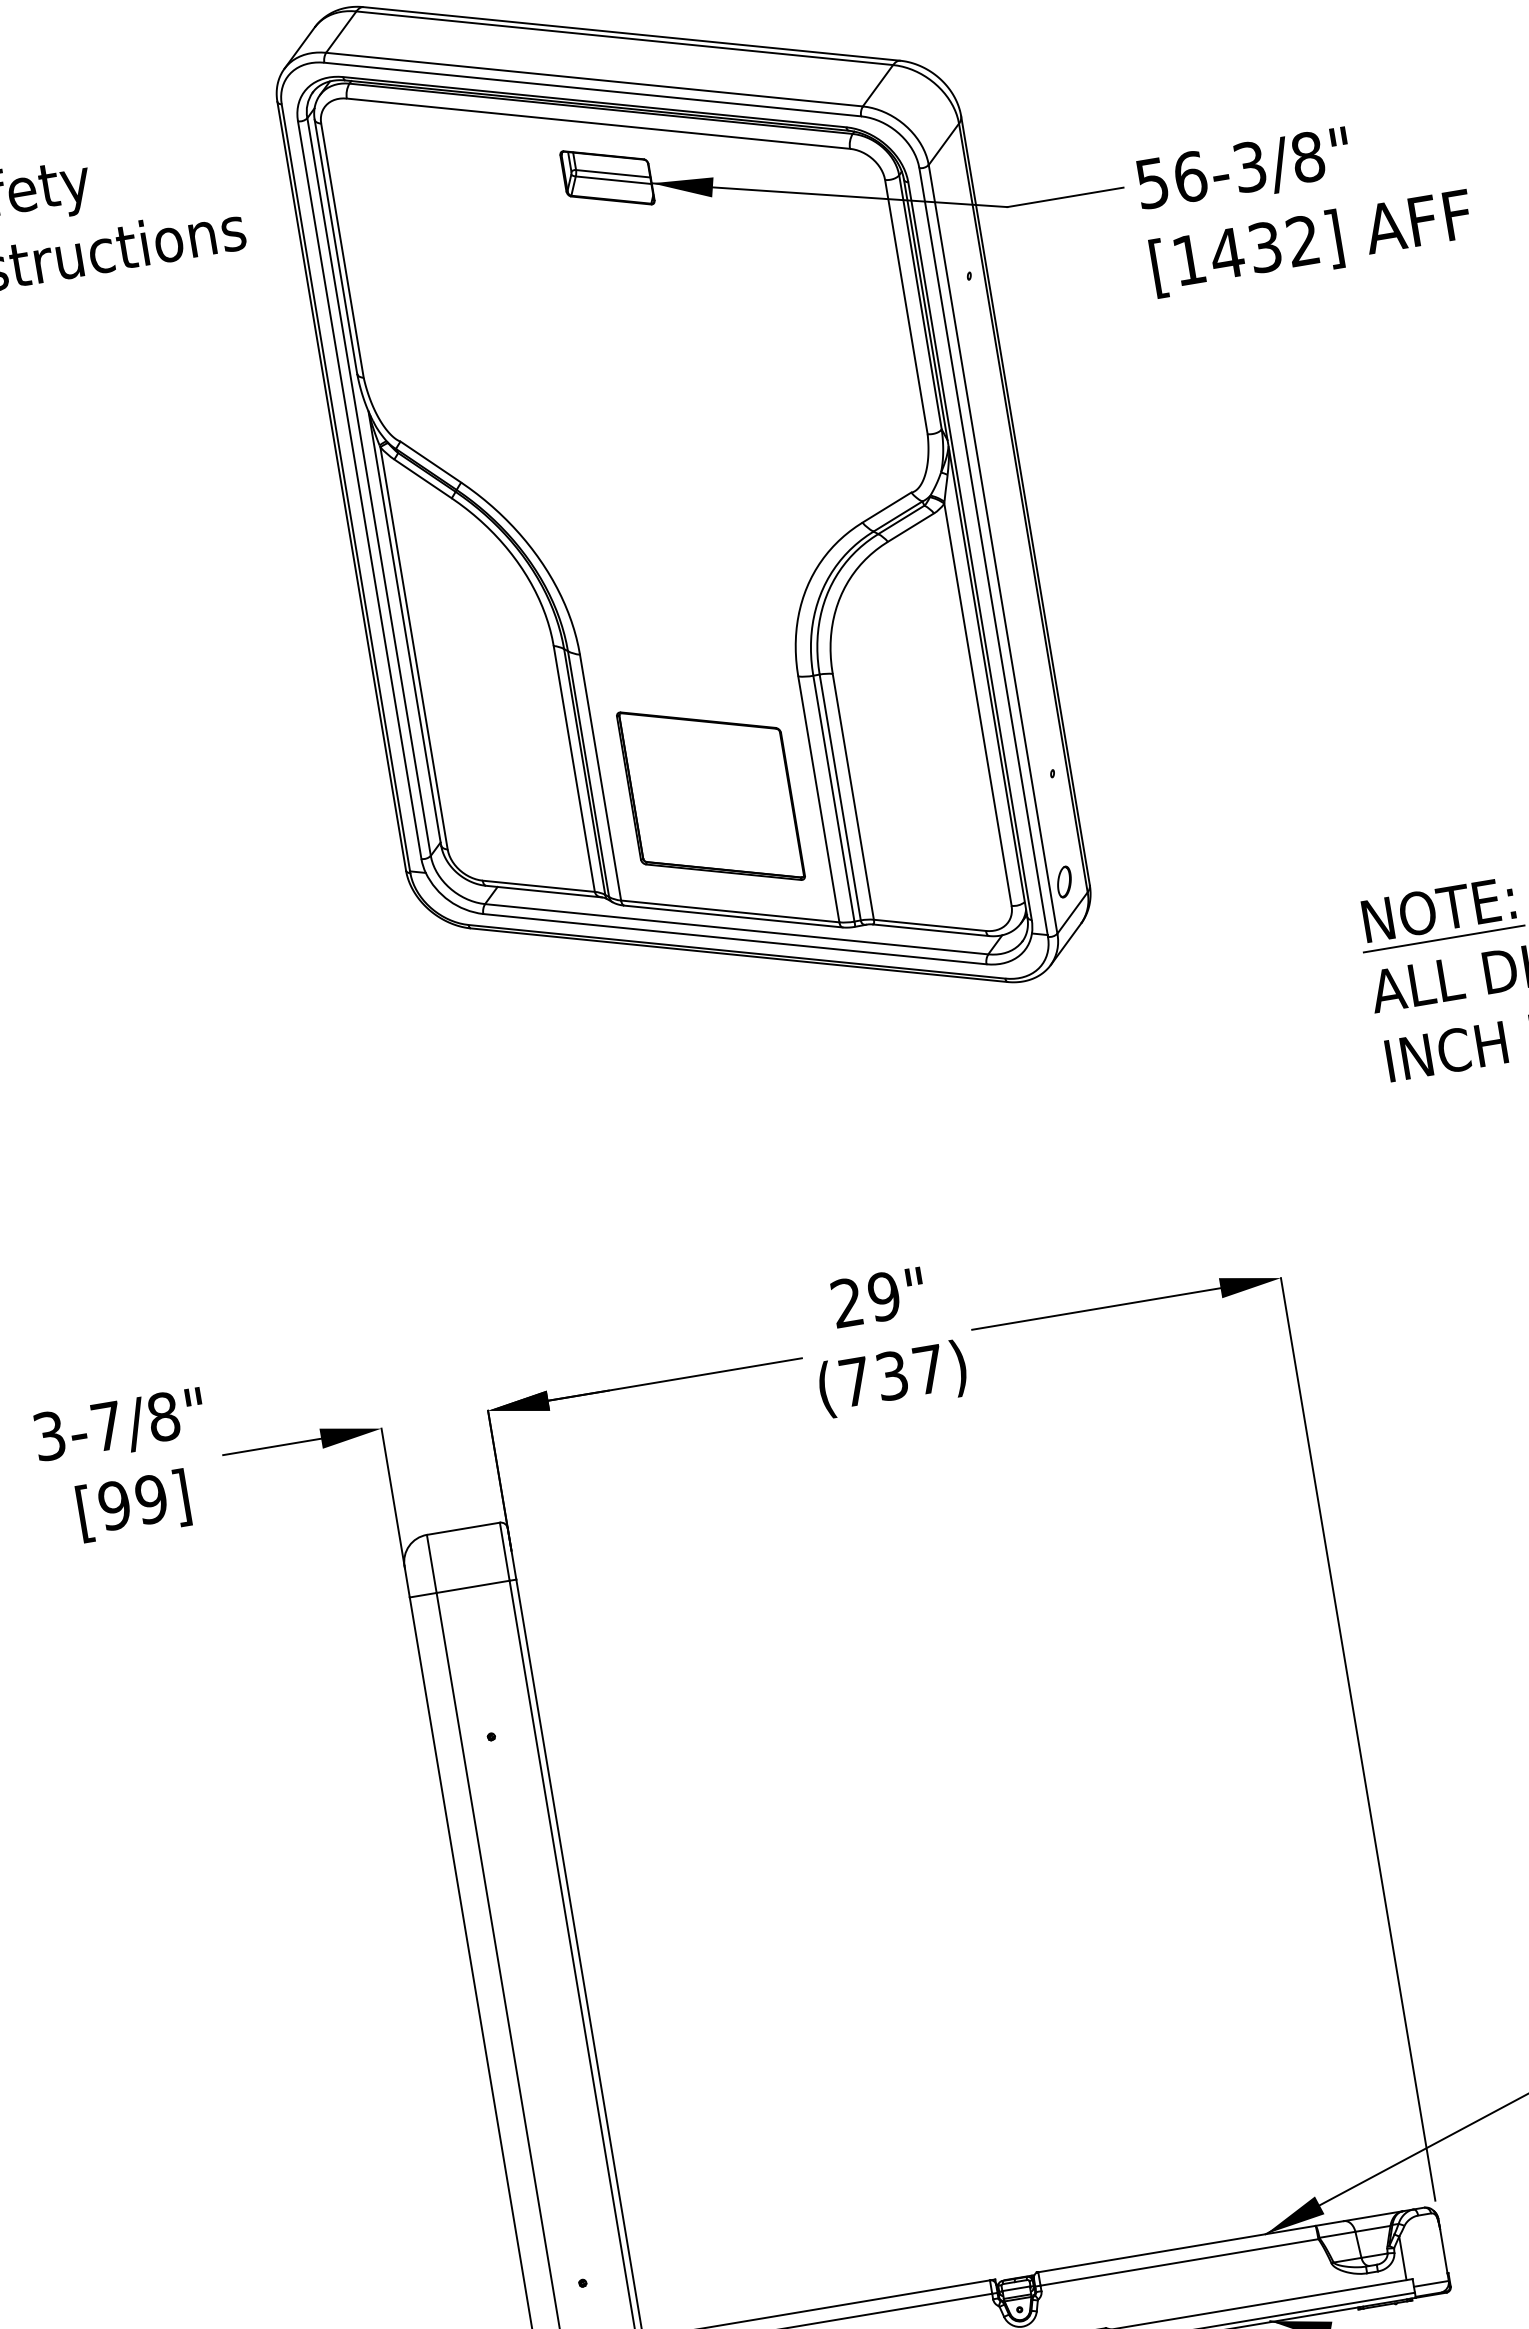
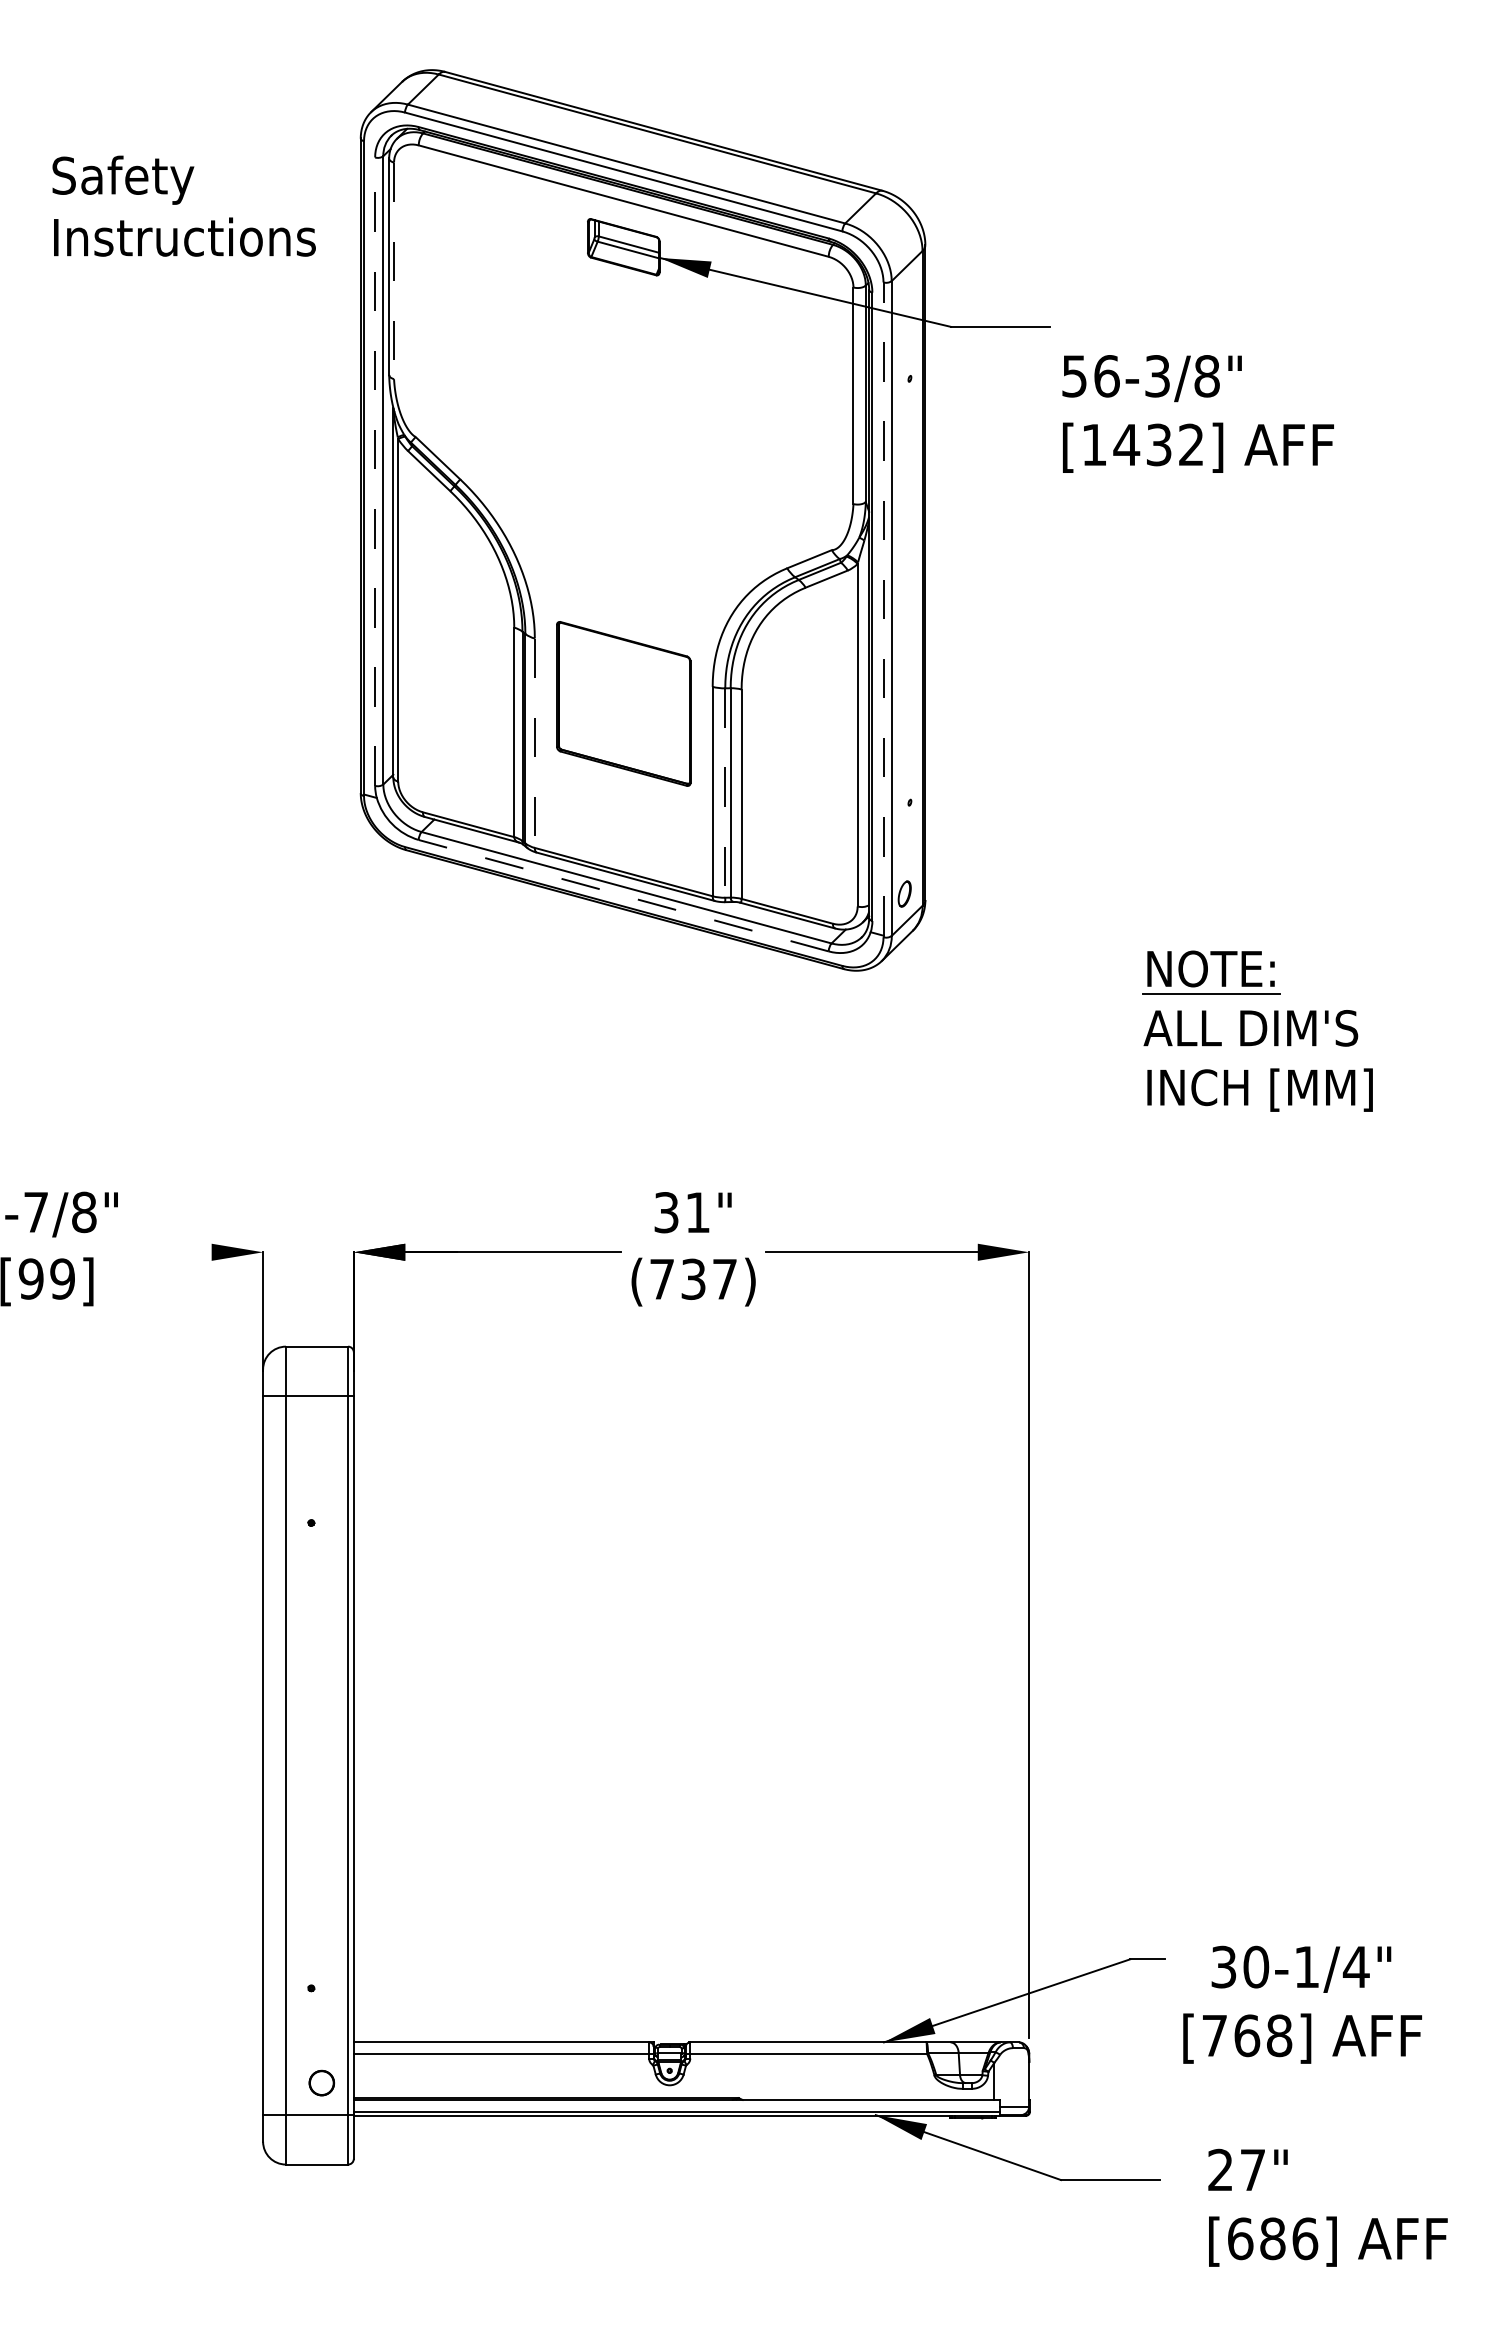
text: (1304, 202) -> (1197, 413), moved
line: (343, 251) -> (394, 271), solid -> dashed
line: (360, 489) -> (375, 471), solid -> dashed
line: (983, 552) -> (883, 609), solid -> dashed
line: (600, 777) -> (534, 743), solid -> dashed
part: (710, 795) -> (623, 703), moved
line: (834, 799) -> (725, 793), solid -> dashed
line: (734, 938) -> (623, 895), solid -> dashed
text: (866, 1299) -> (682, 1212), 29" -> 31"
line: (271, 1447) -> (169, 1252), removed

